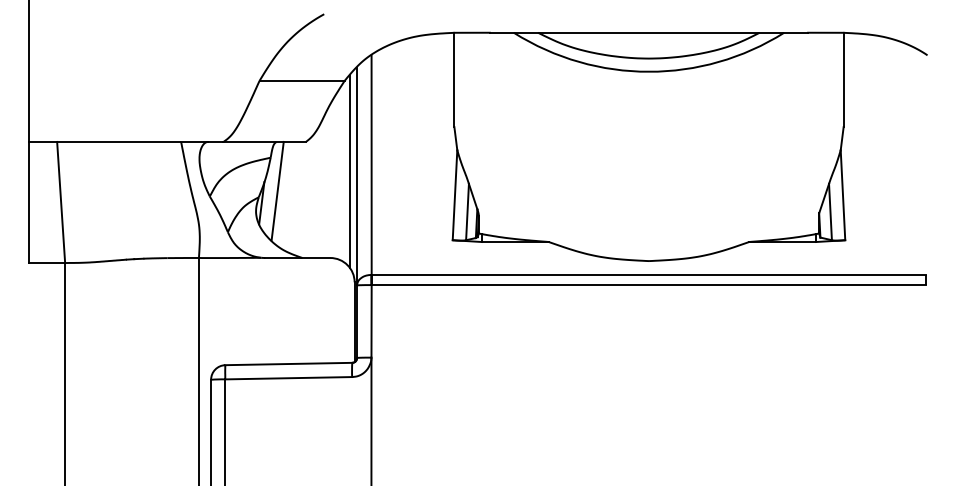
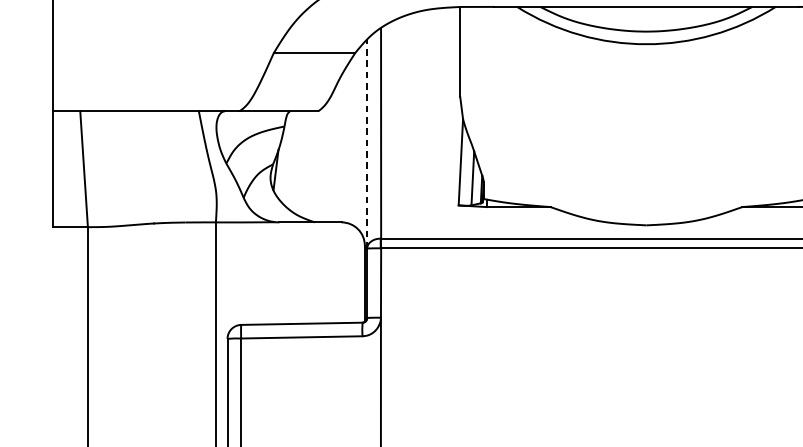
line: (349, 171) -> (359, 139), removed
line: (357, 176) -> (367, 144), solid -> dashed
line: (277, 190) -> (291, 157), removed

